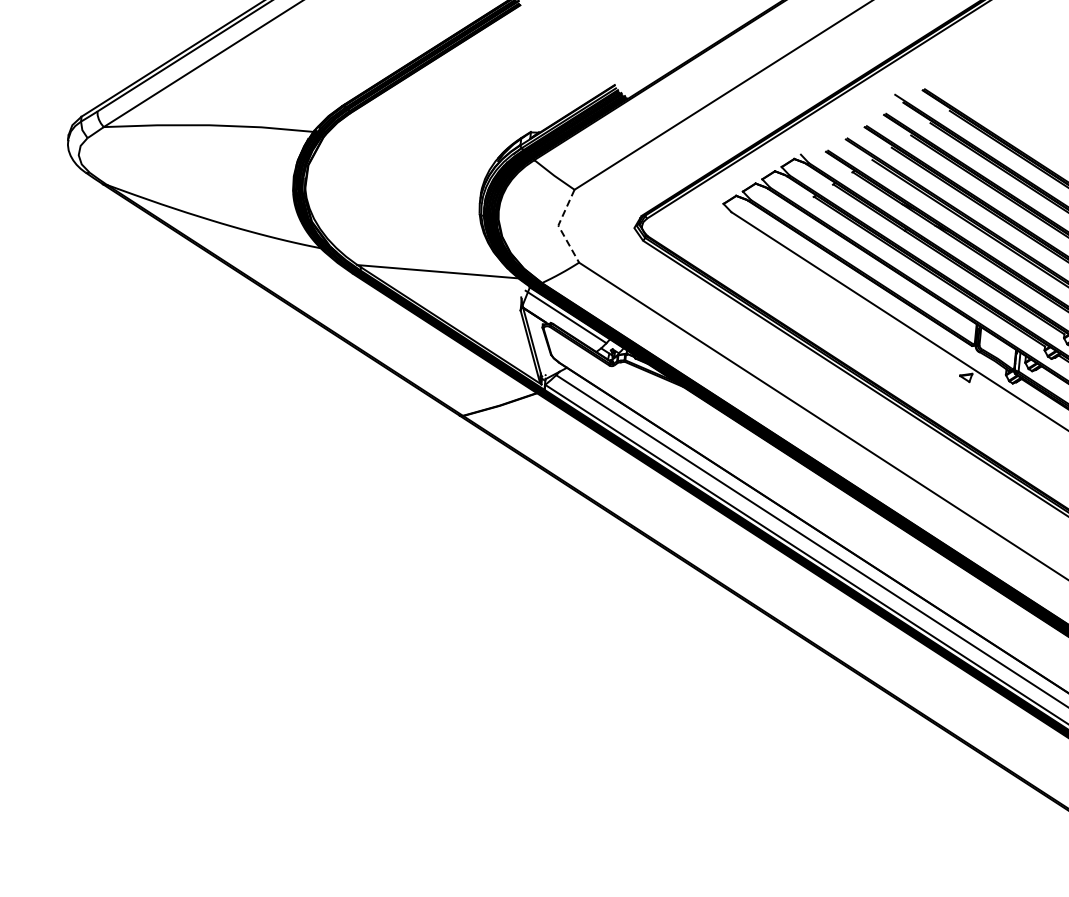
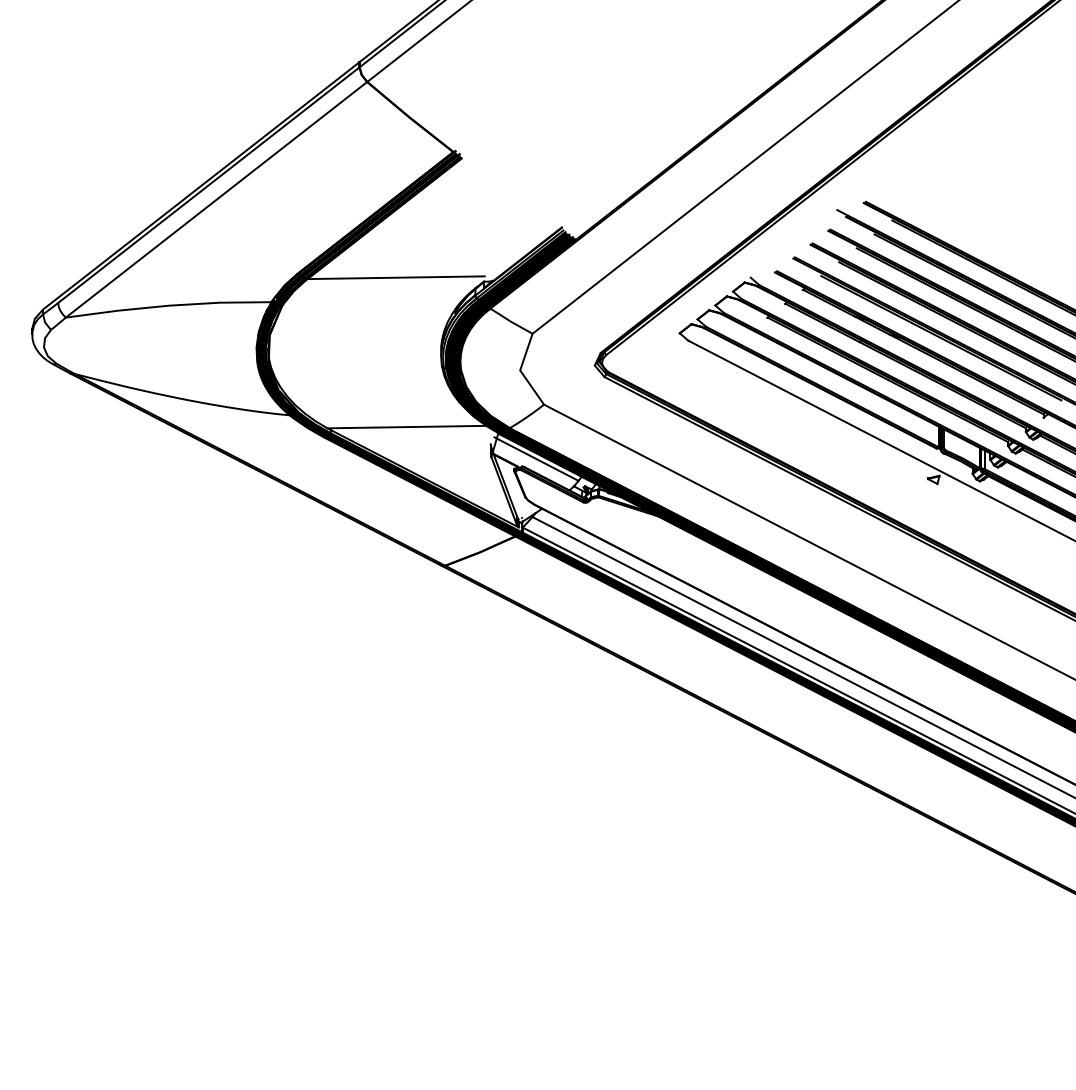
line: (441, 119) -> (395, 277), added
line: (558, 226) -> (520, 371), dashed -> solid

